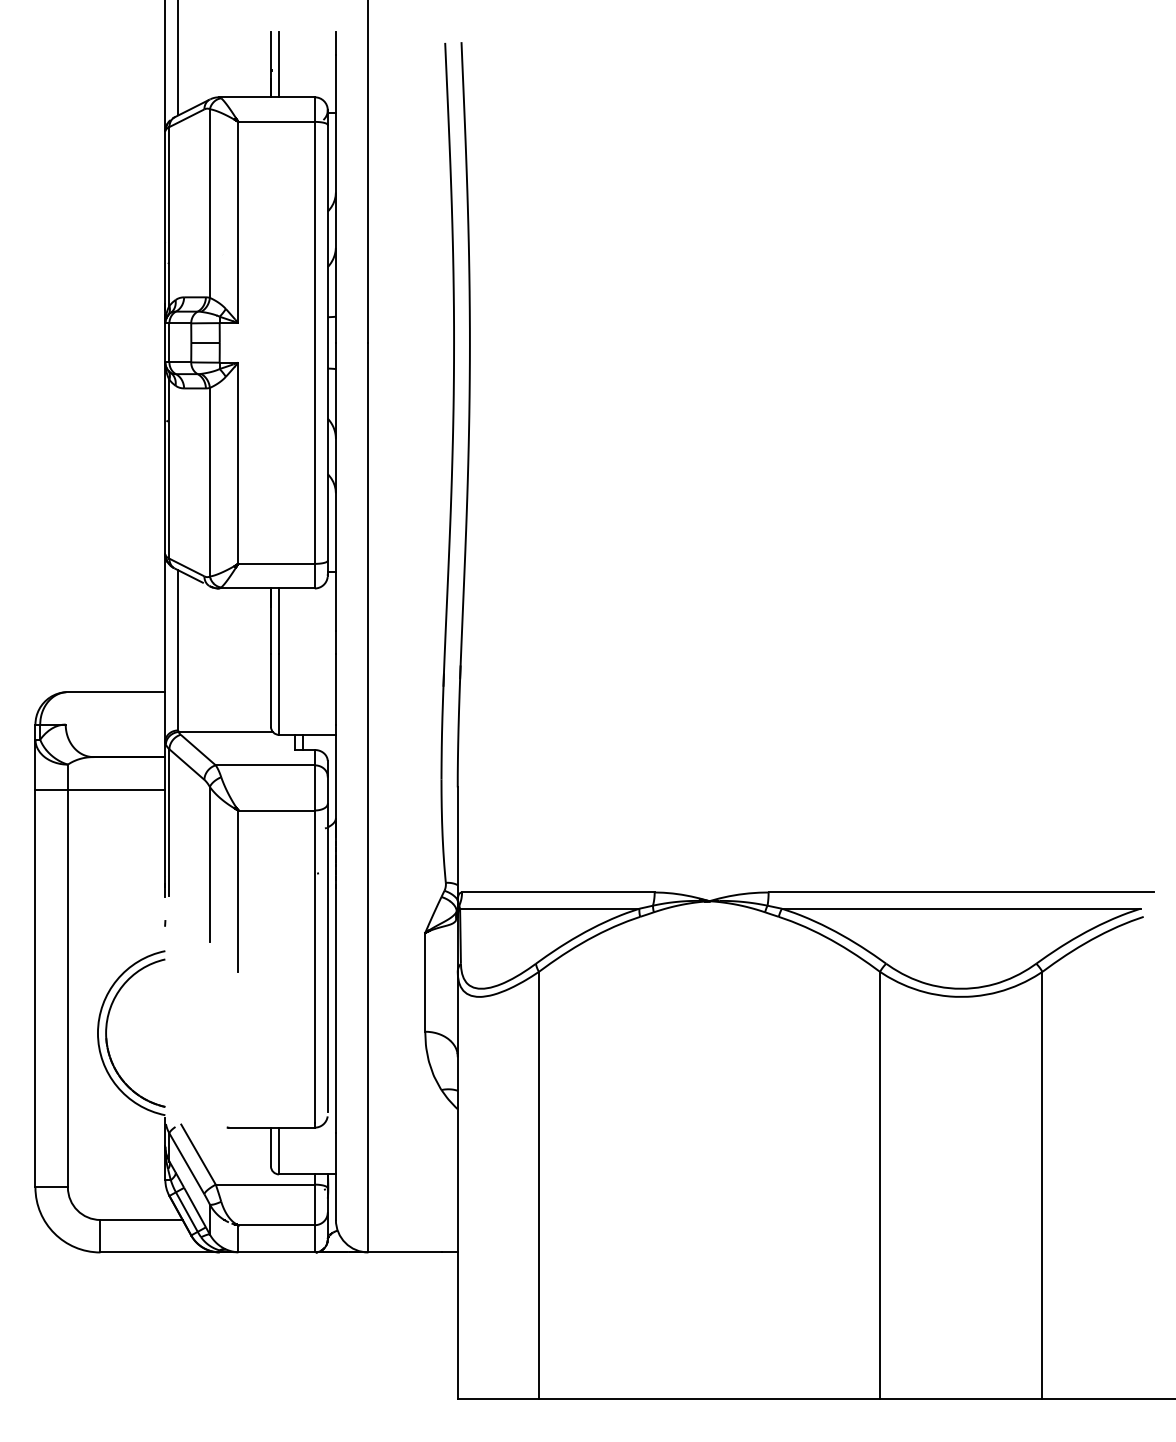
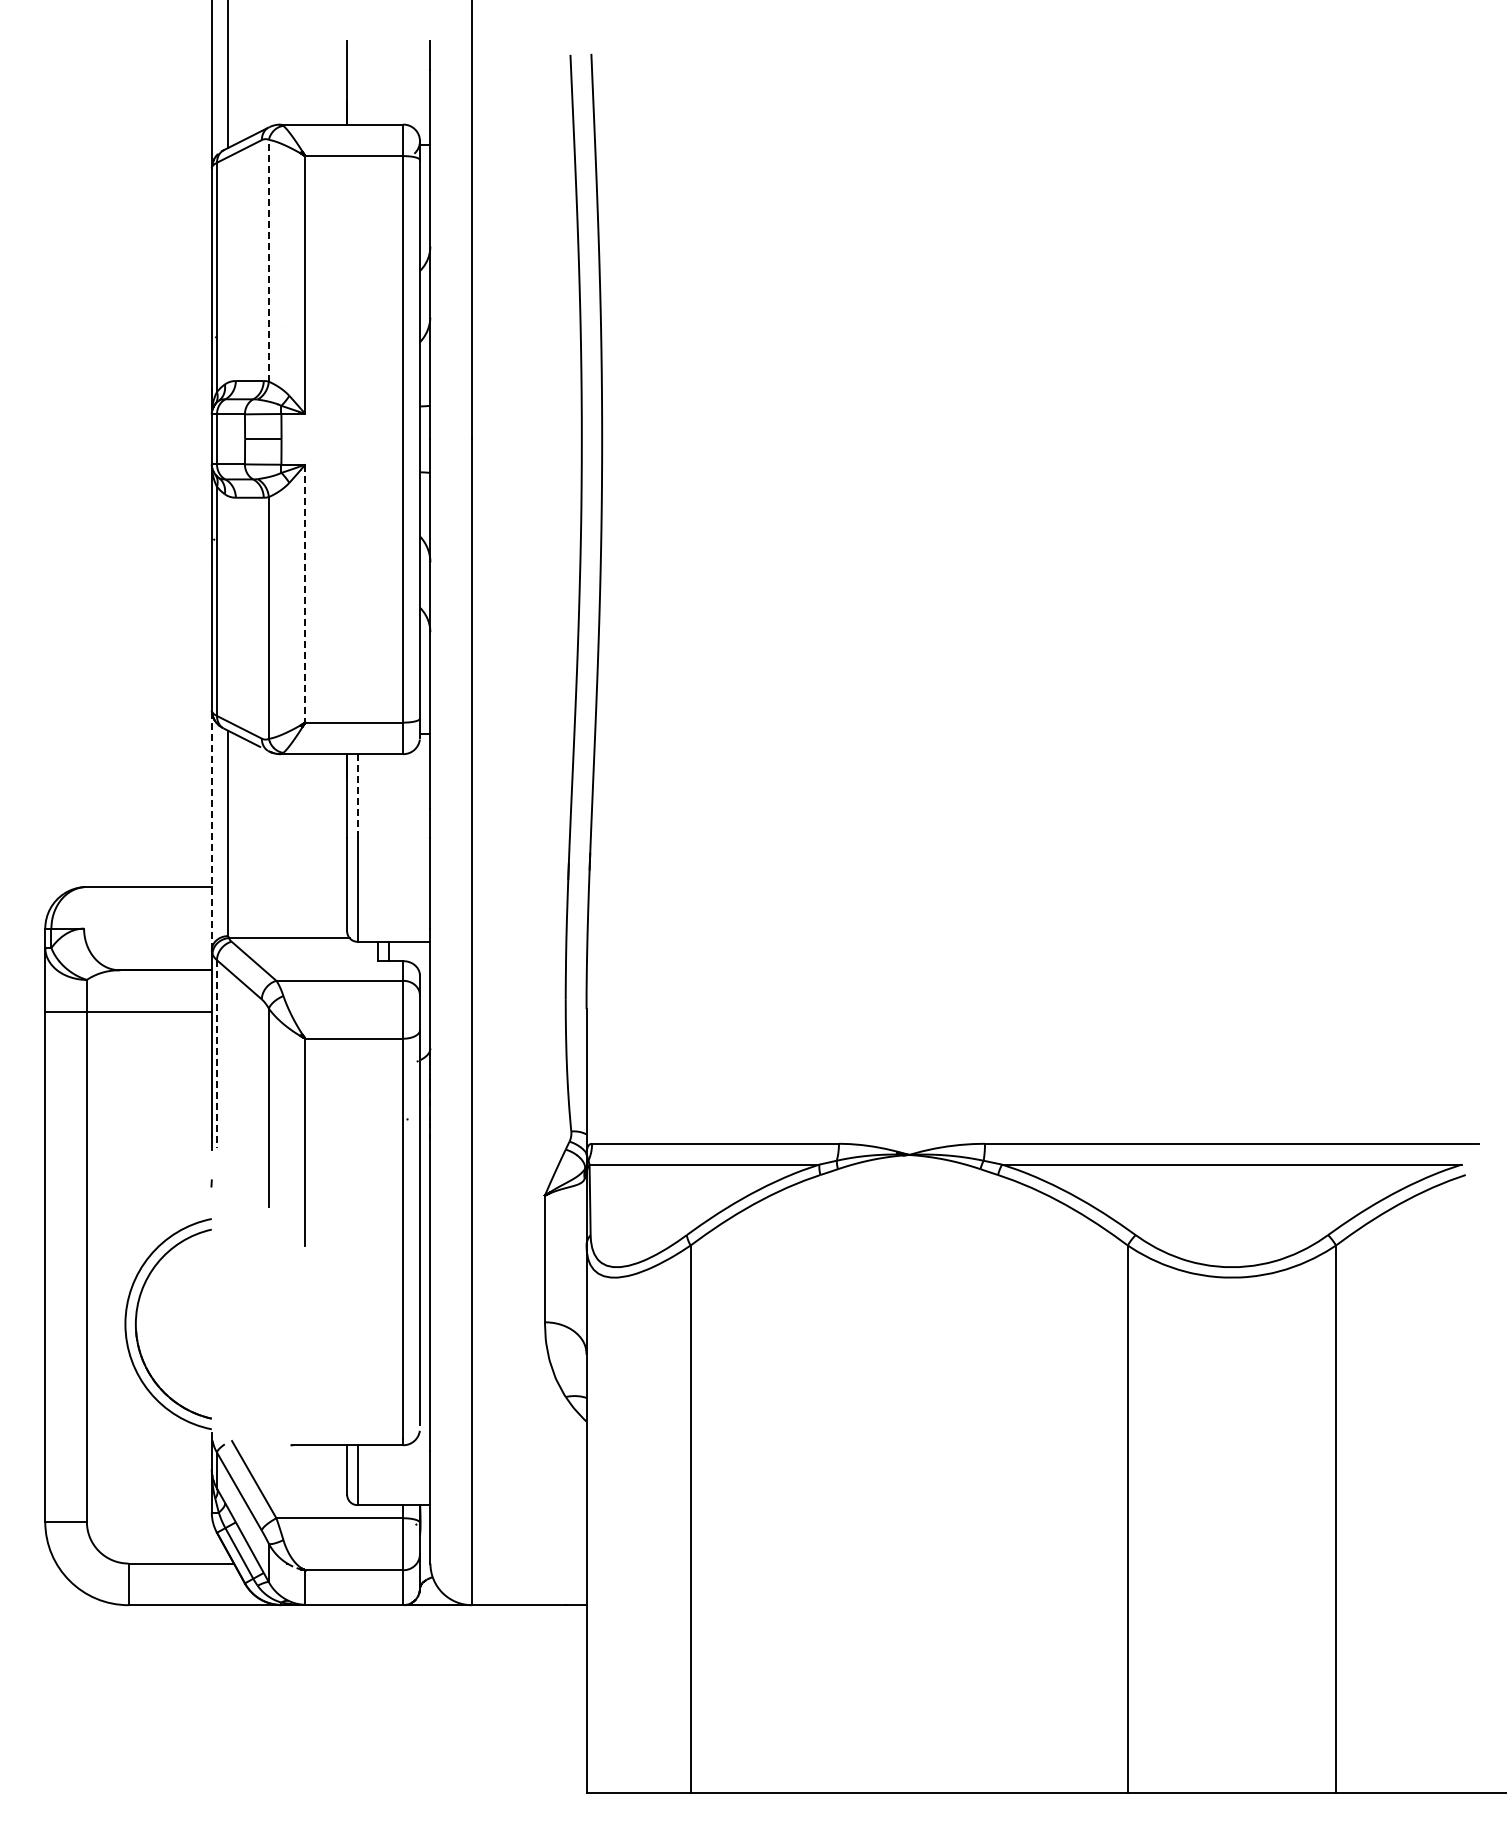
line: (279, 64) -> (357, 82), removed
line: (209, 203) -> (268, 260), solid -> dashed
line: (238, 463) -> (305, 593), solid -> dashed
line: (279, 620) -> (357, 795), solid -> dashed
line: (165, 648) -> (211, 830), solid -> dashed
line: (169, 822) -> (217, 1054), solid -> dashed

